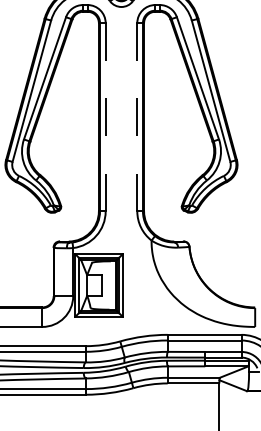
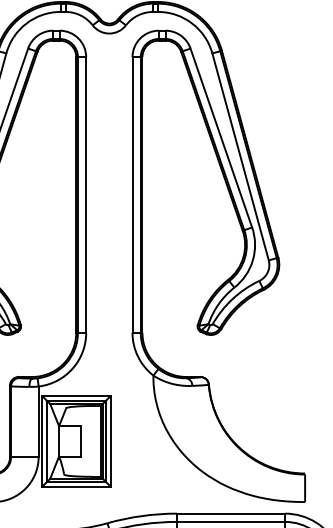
line: (137, 116) -> (132, 193), dashed -> solid
line: (105, 117) -> (85, 195), dashed -> solid

